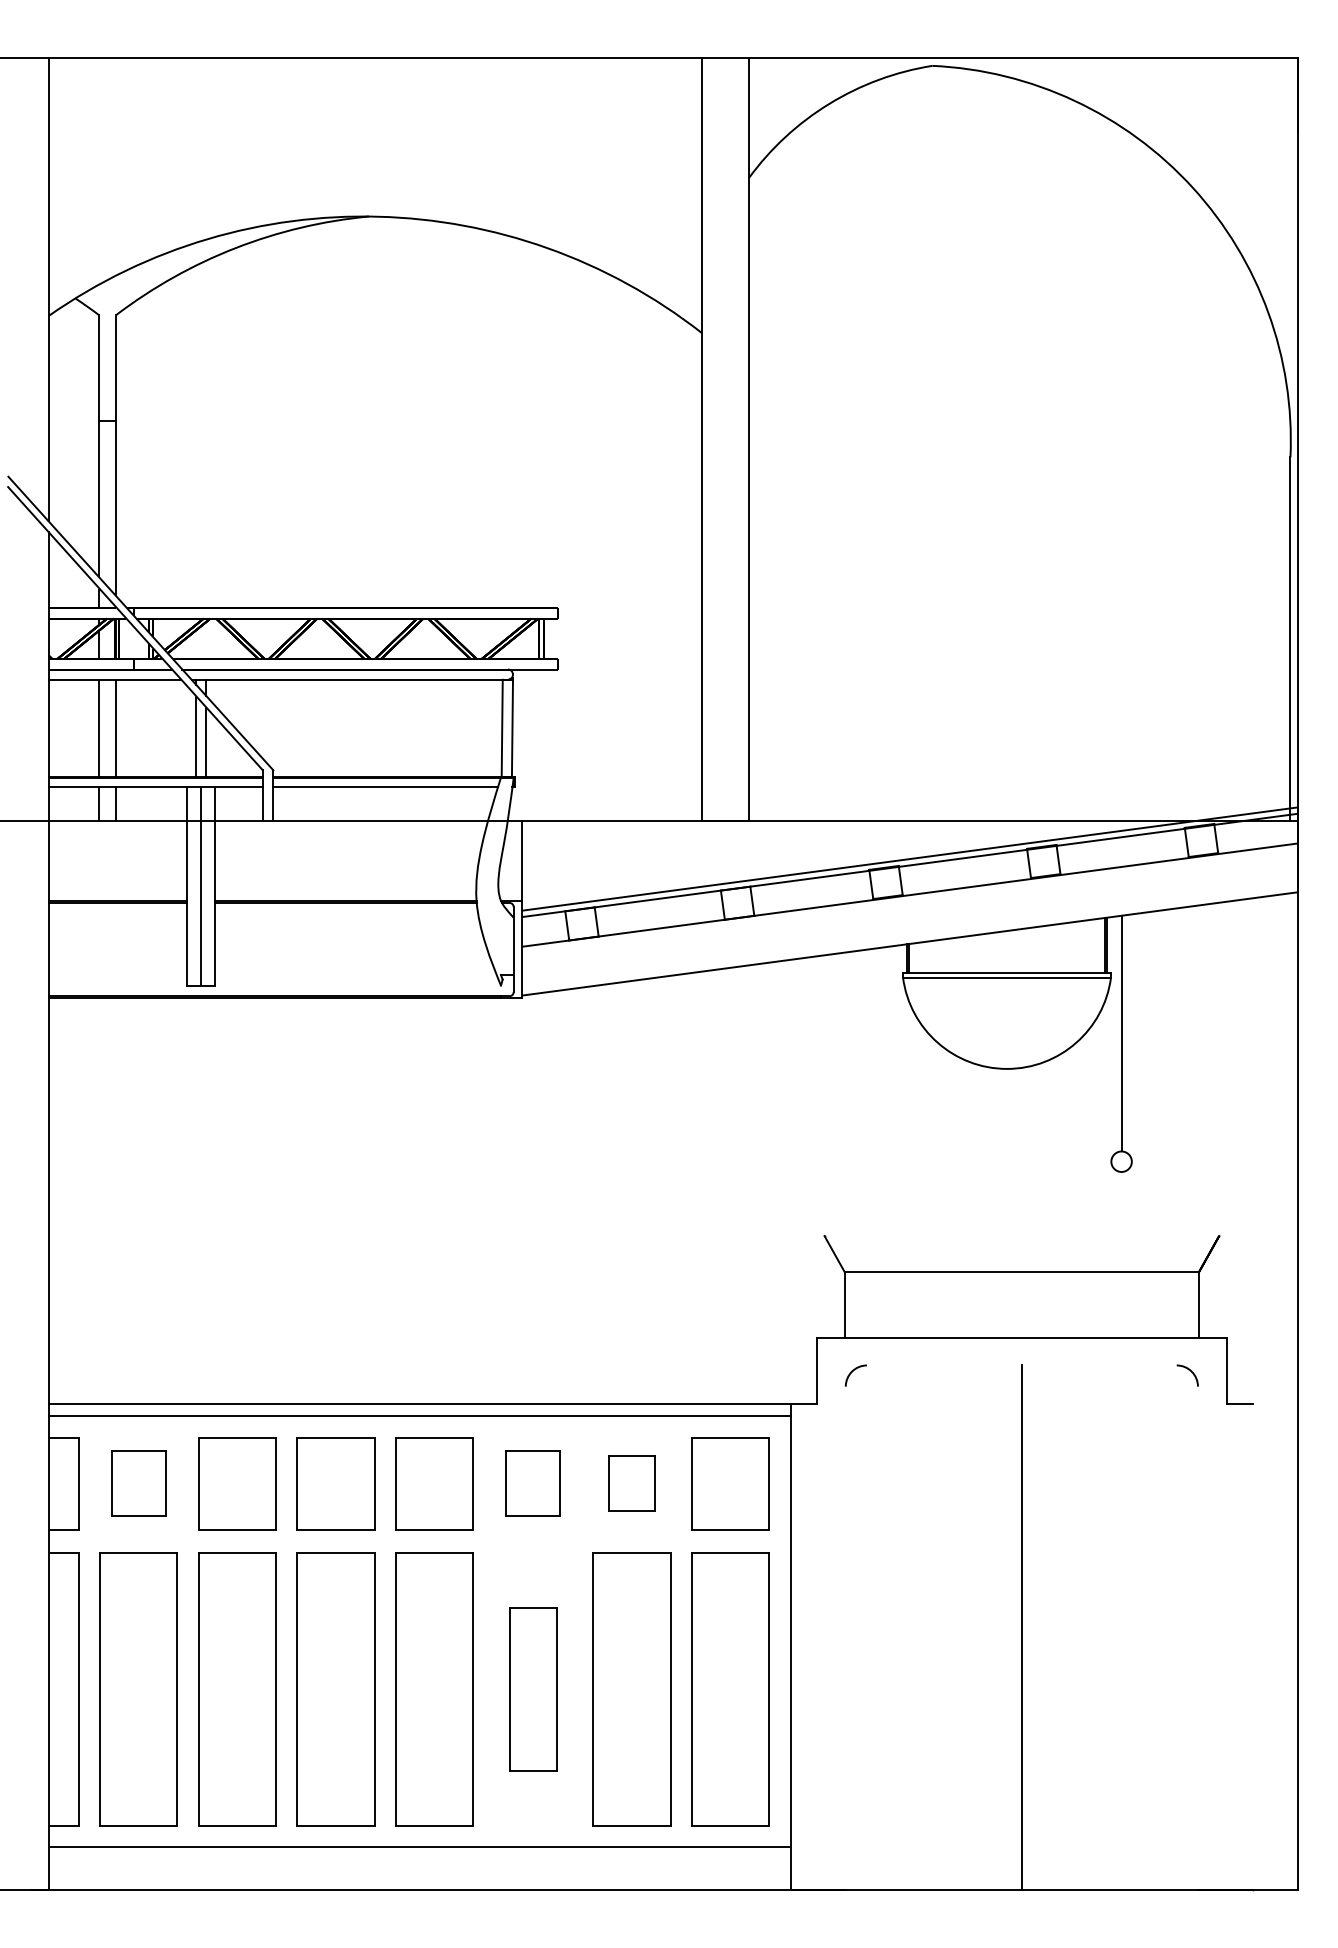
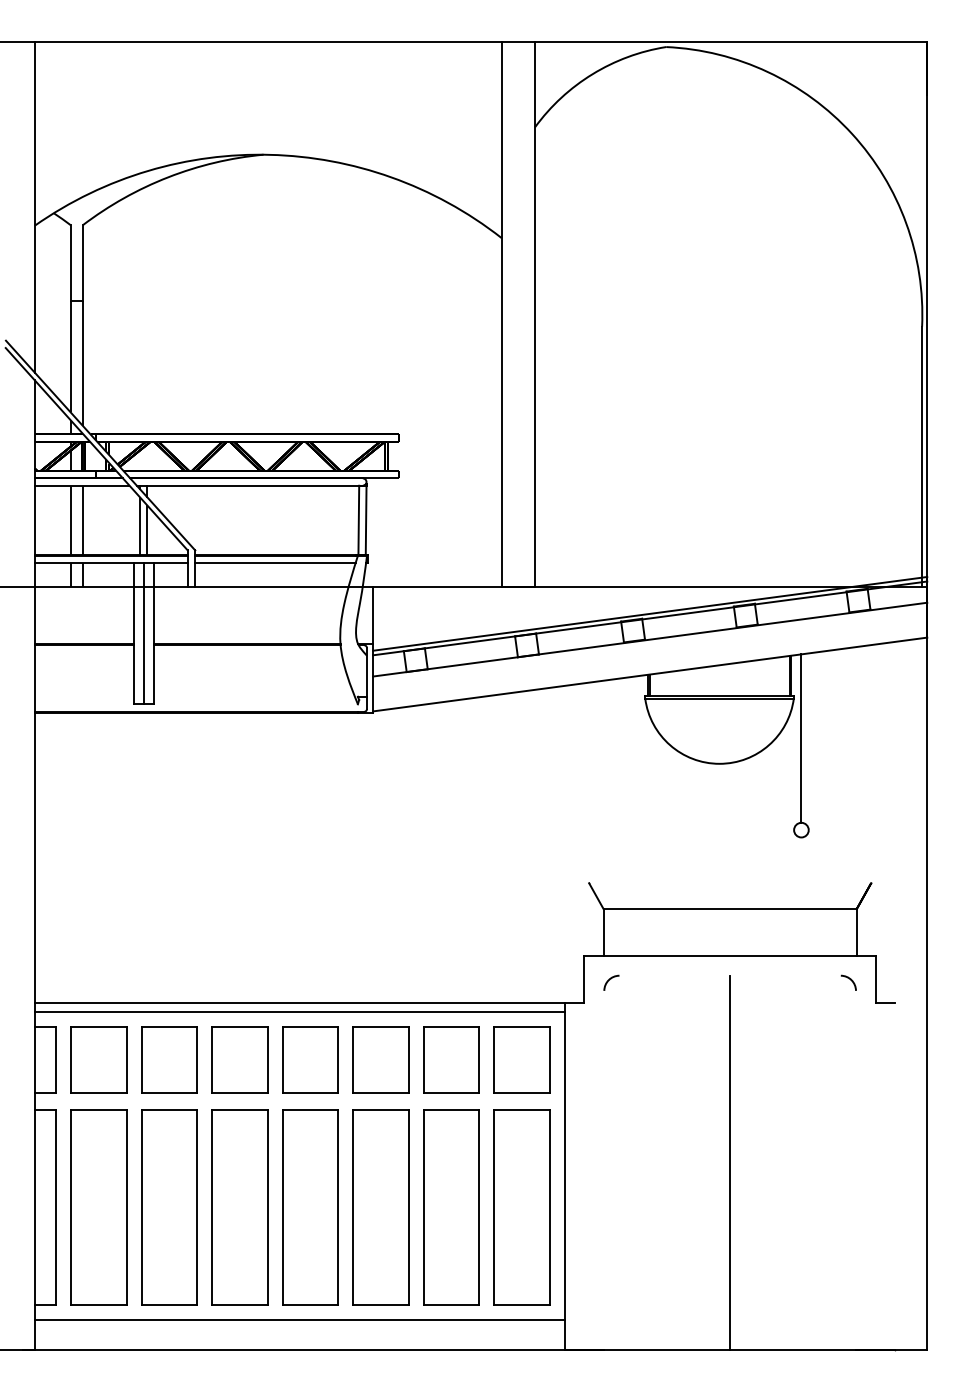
part: (137, 1482) -> (98, 1059), size x1.43
part: (532, 1482) -> (380, 1059), size x1.43
part: (631, 1482) -> (451, 1059), size x1.67
part: (532, 1689) -> (380, 1207), size x1.67

